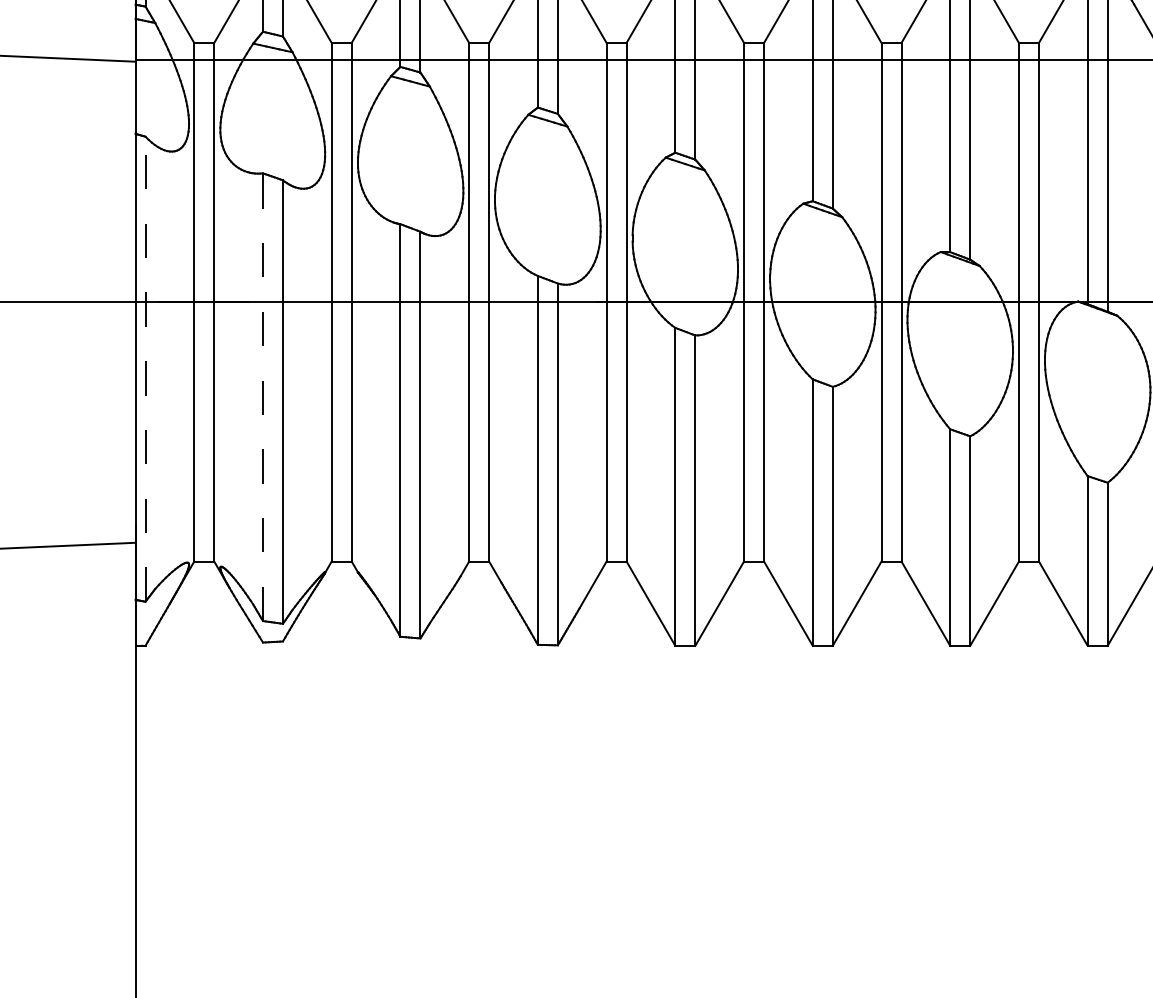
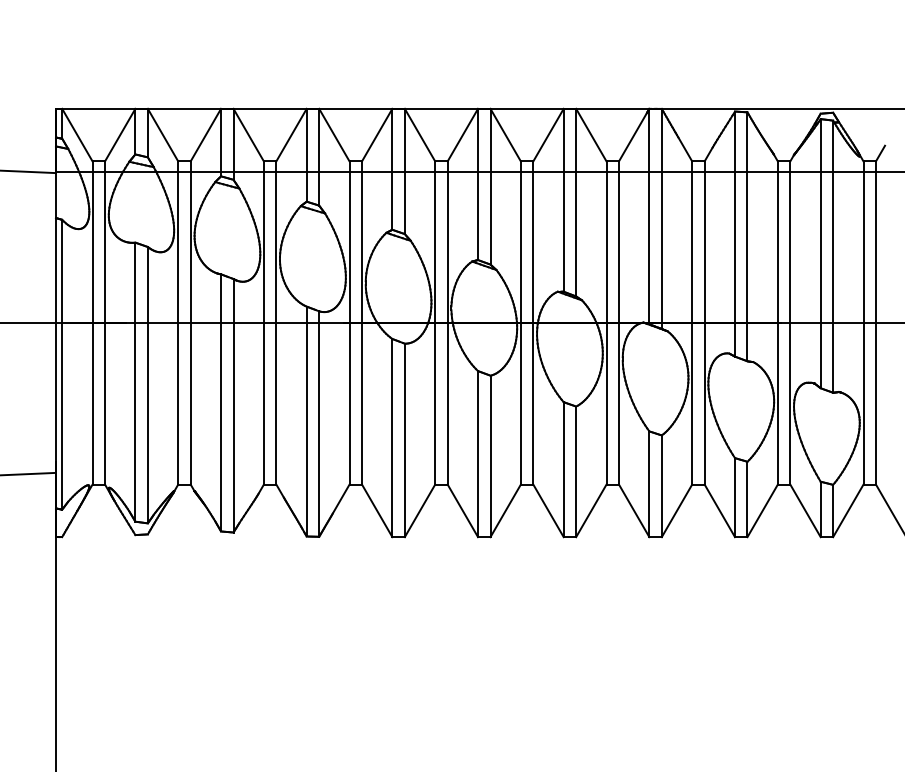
line: (146, 368) -> (62, 364), dashed -> solid
line: (263, 396) -> (135, 381), dashed -> solid

